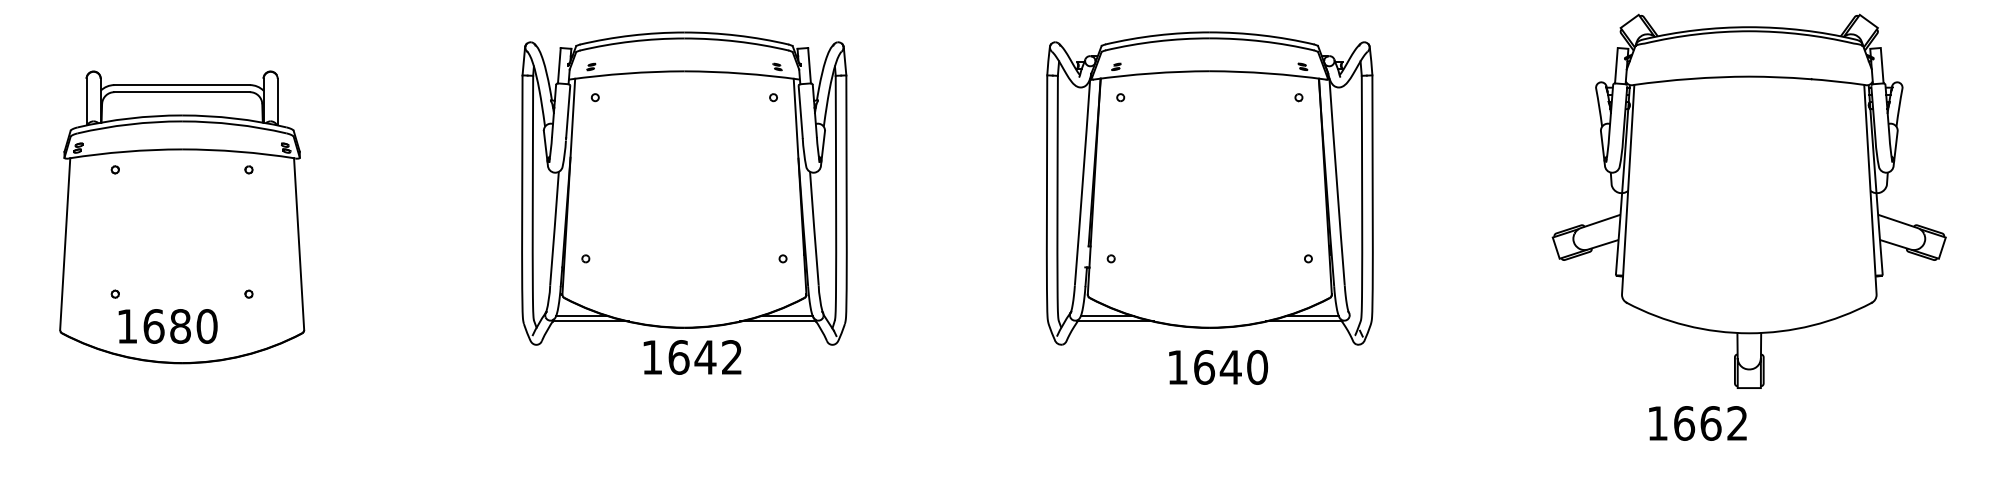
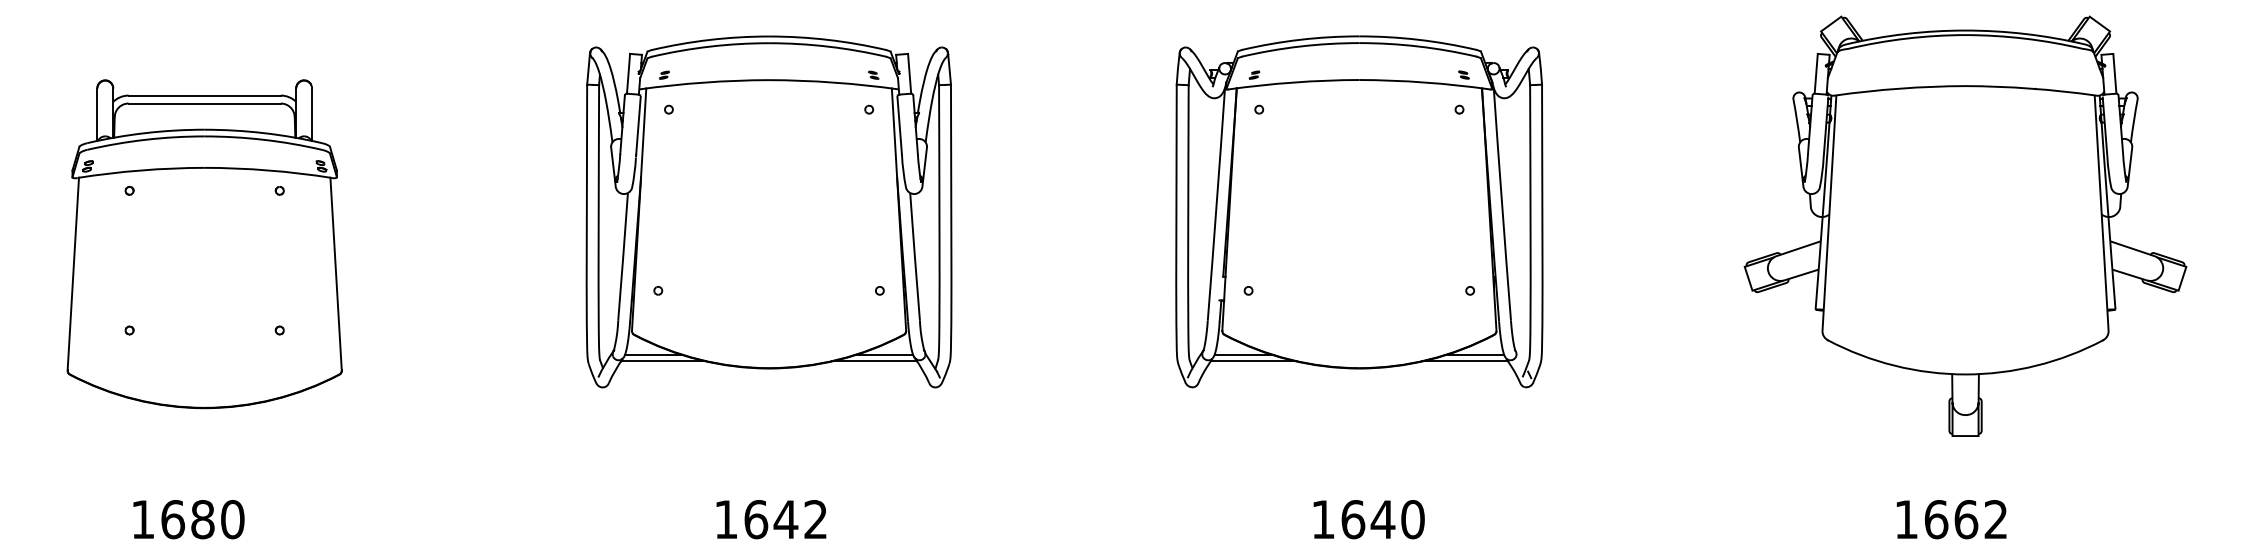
text: (167, 326) -> (188, 519), moved
text: (692, 357) -> (771, 519), moved
text: (1218, 367) -> (1369, 519), moved
text: (1697, 423) -> (1951, 519), moved

